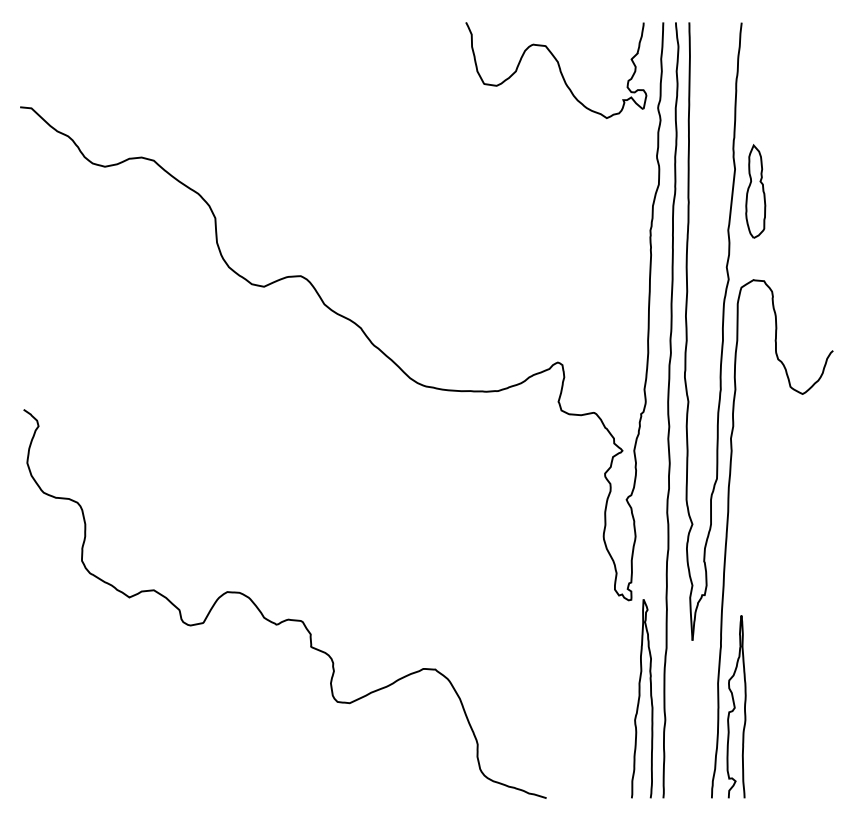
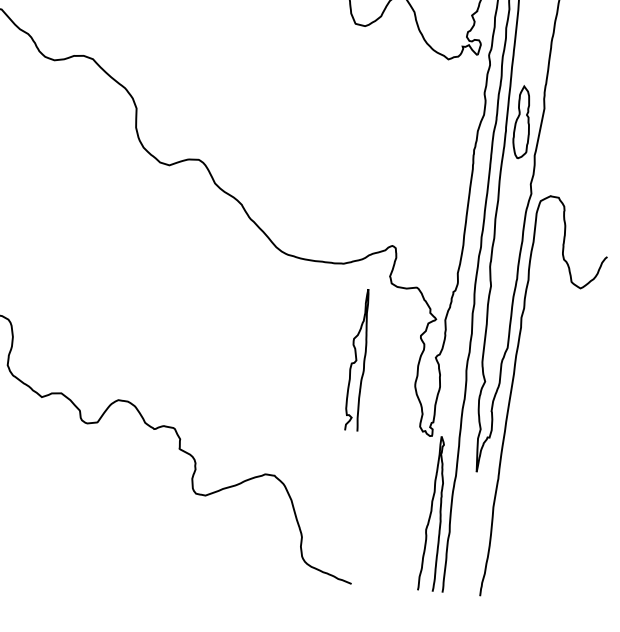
part: (755, 191) -> (522, 122), moved
curve: (735, 706) -> (357, 359), moved

